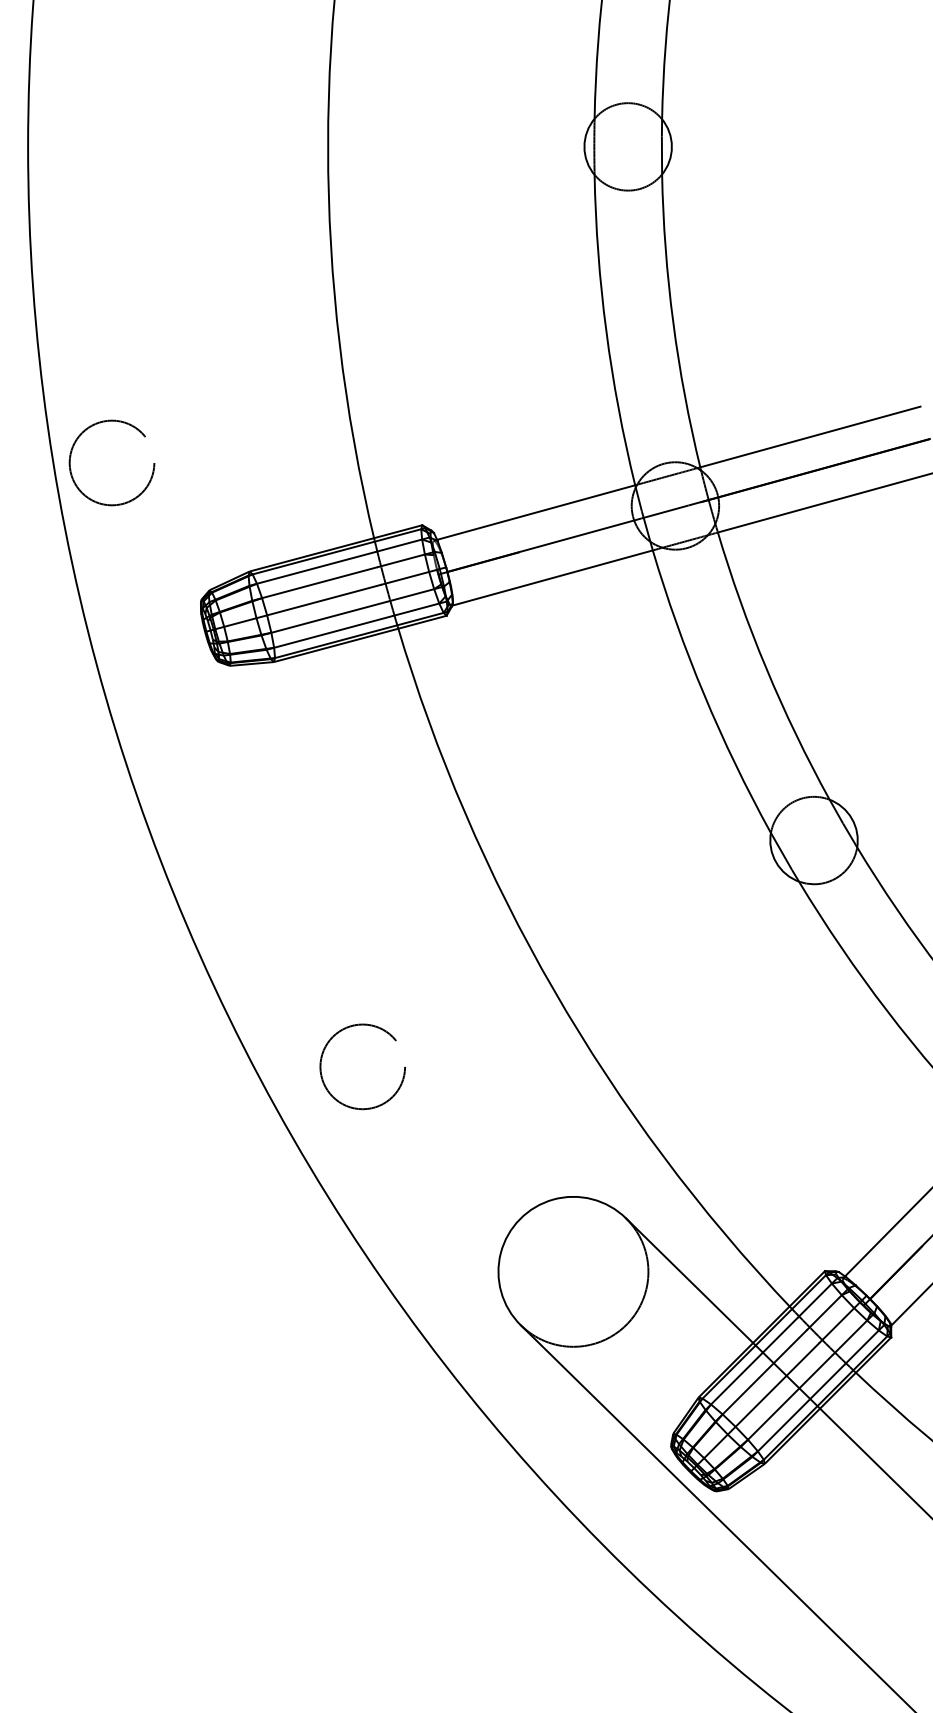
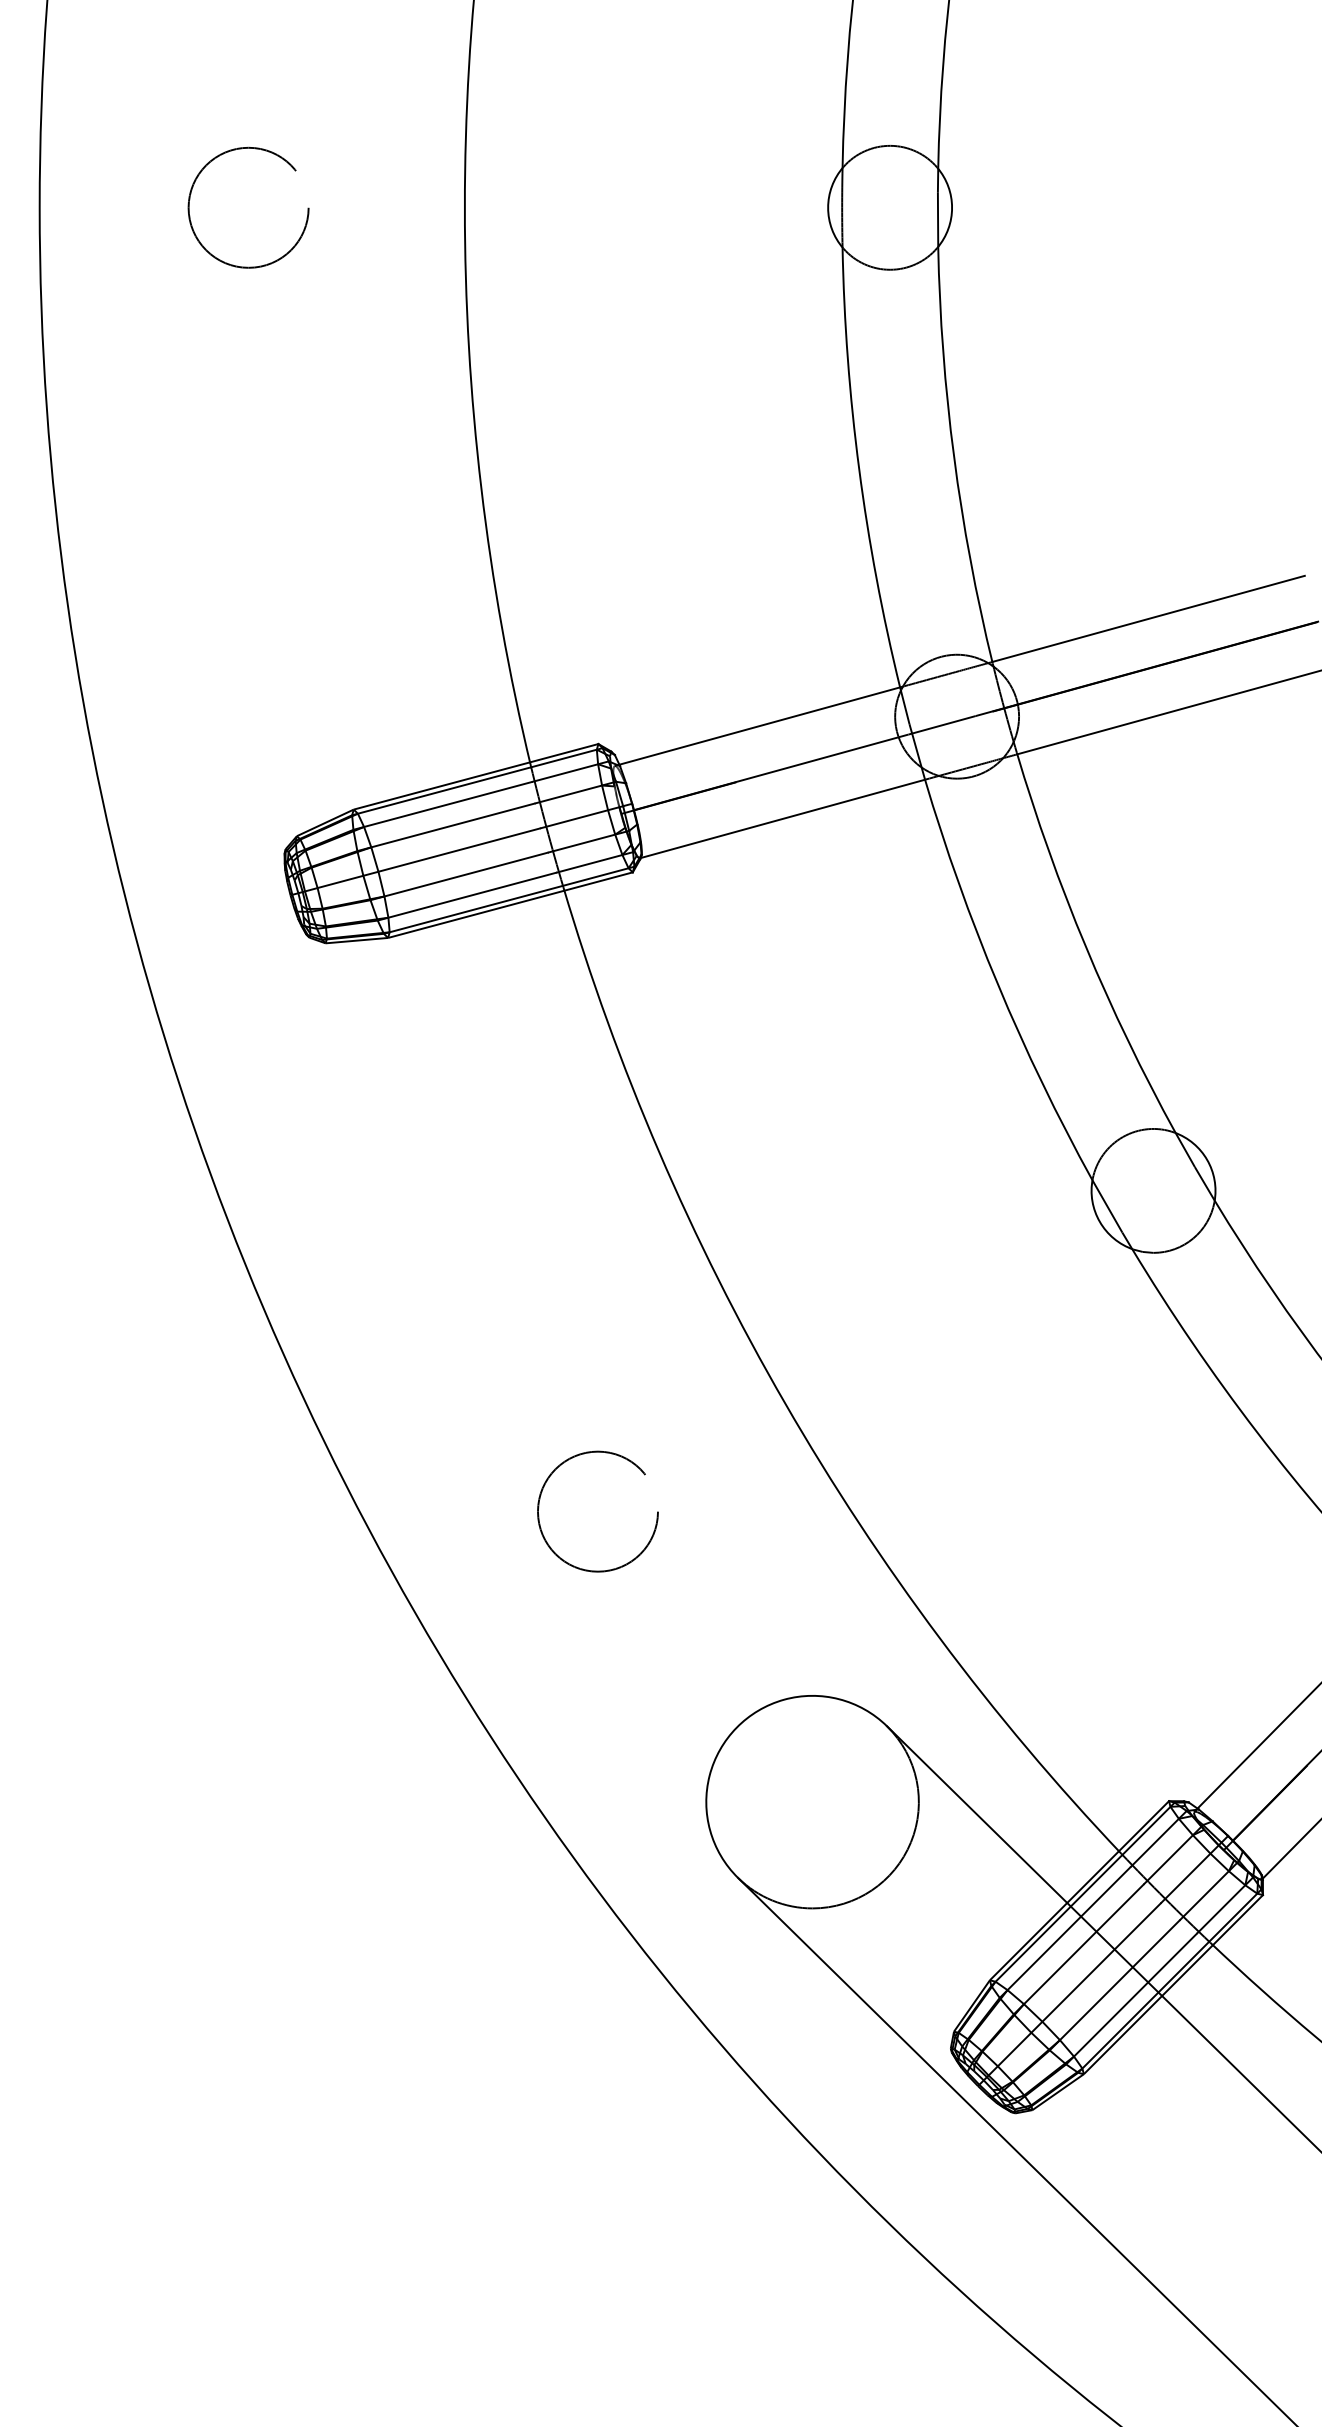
circle: (111, 462) -> (248, 207), moved
circle: (362, 1066) -> (597, 1511), moved

